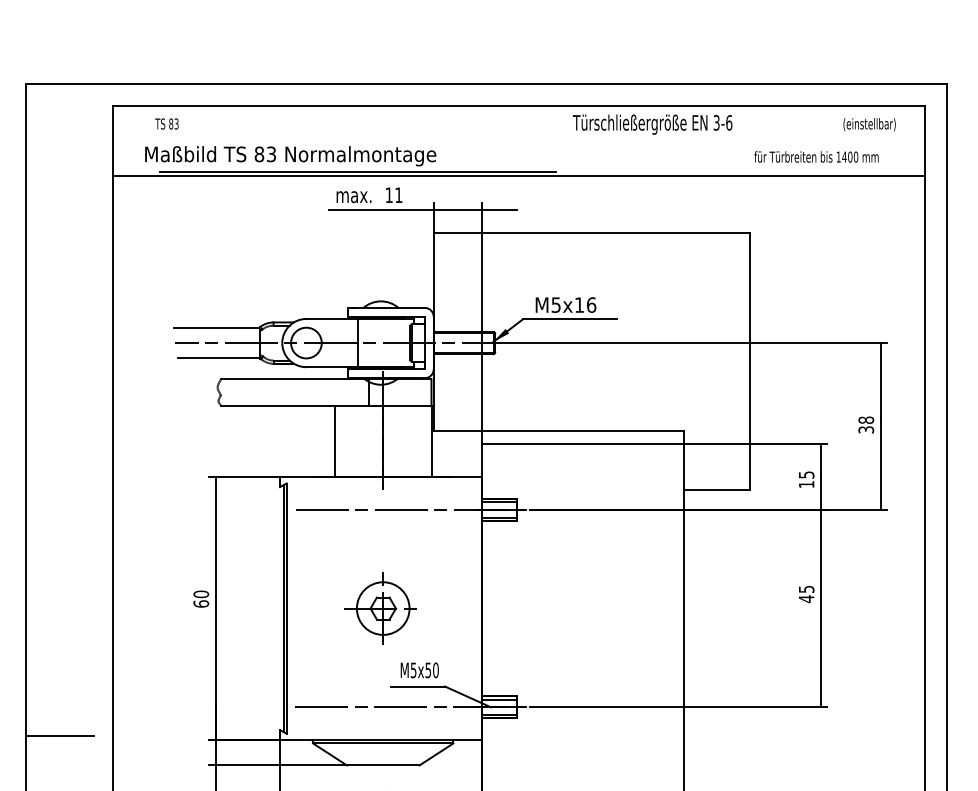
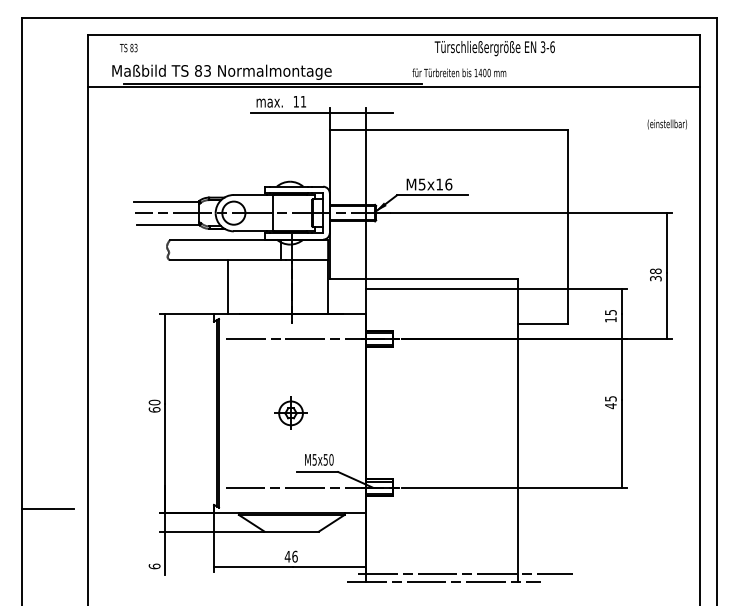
text: (868, 124) -> (666, 124), moved
text: (816, 156) -> (459, 72), moved
line: (335, 441) -> (228, 287), moved
part: (380, 608) -> (289, 413), size x0.6

